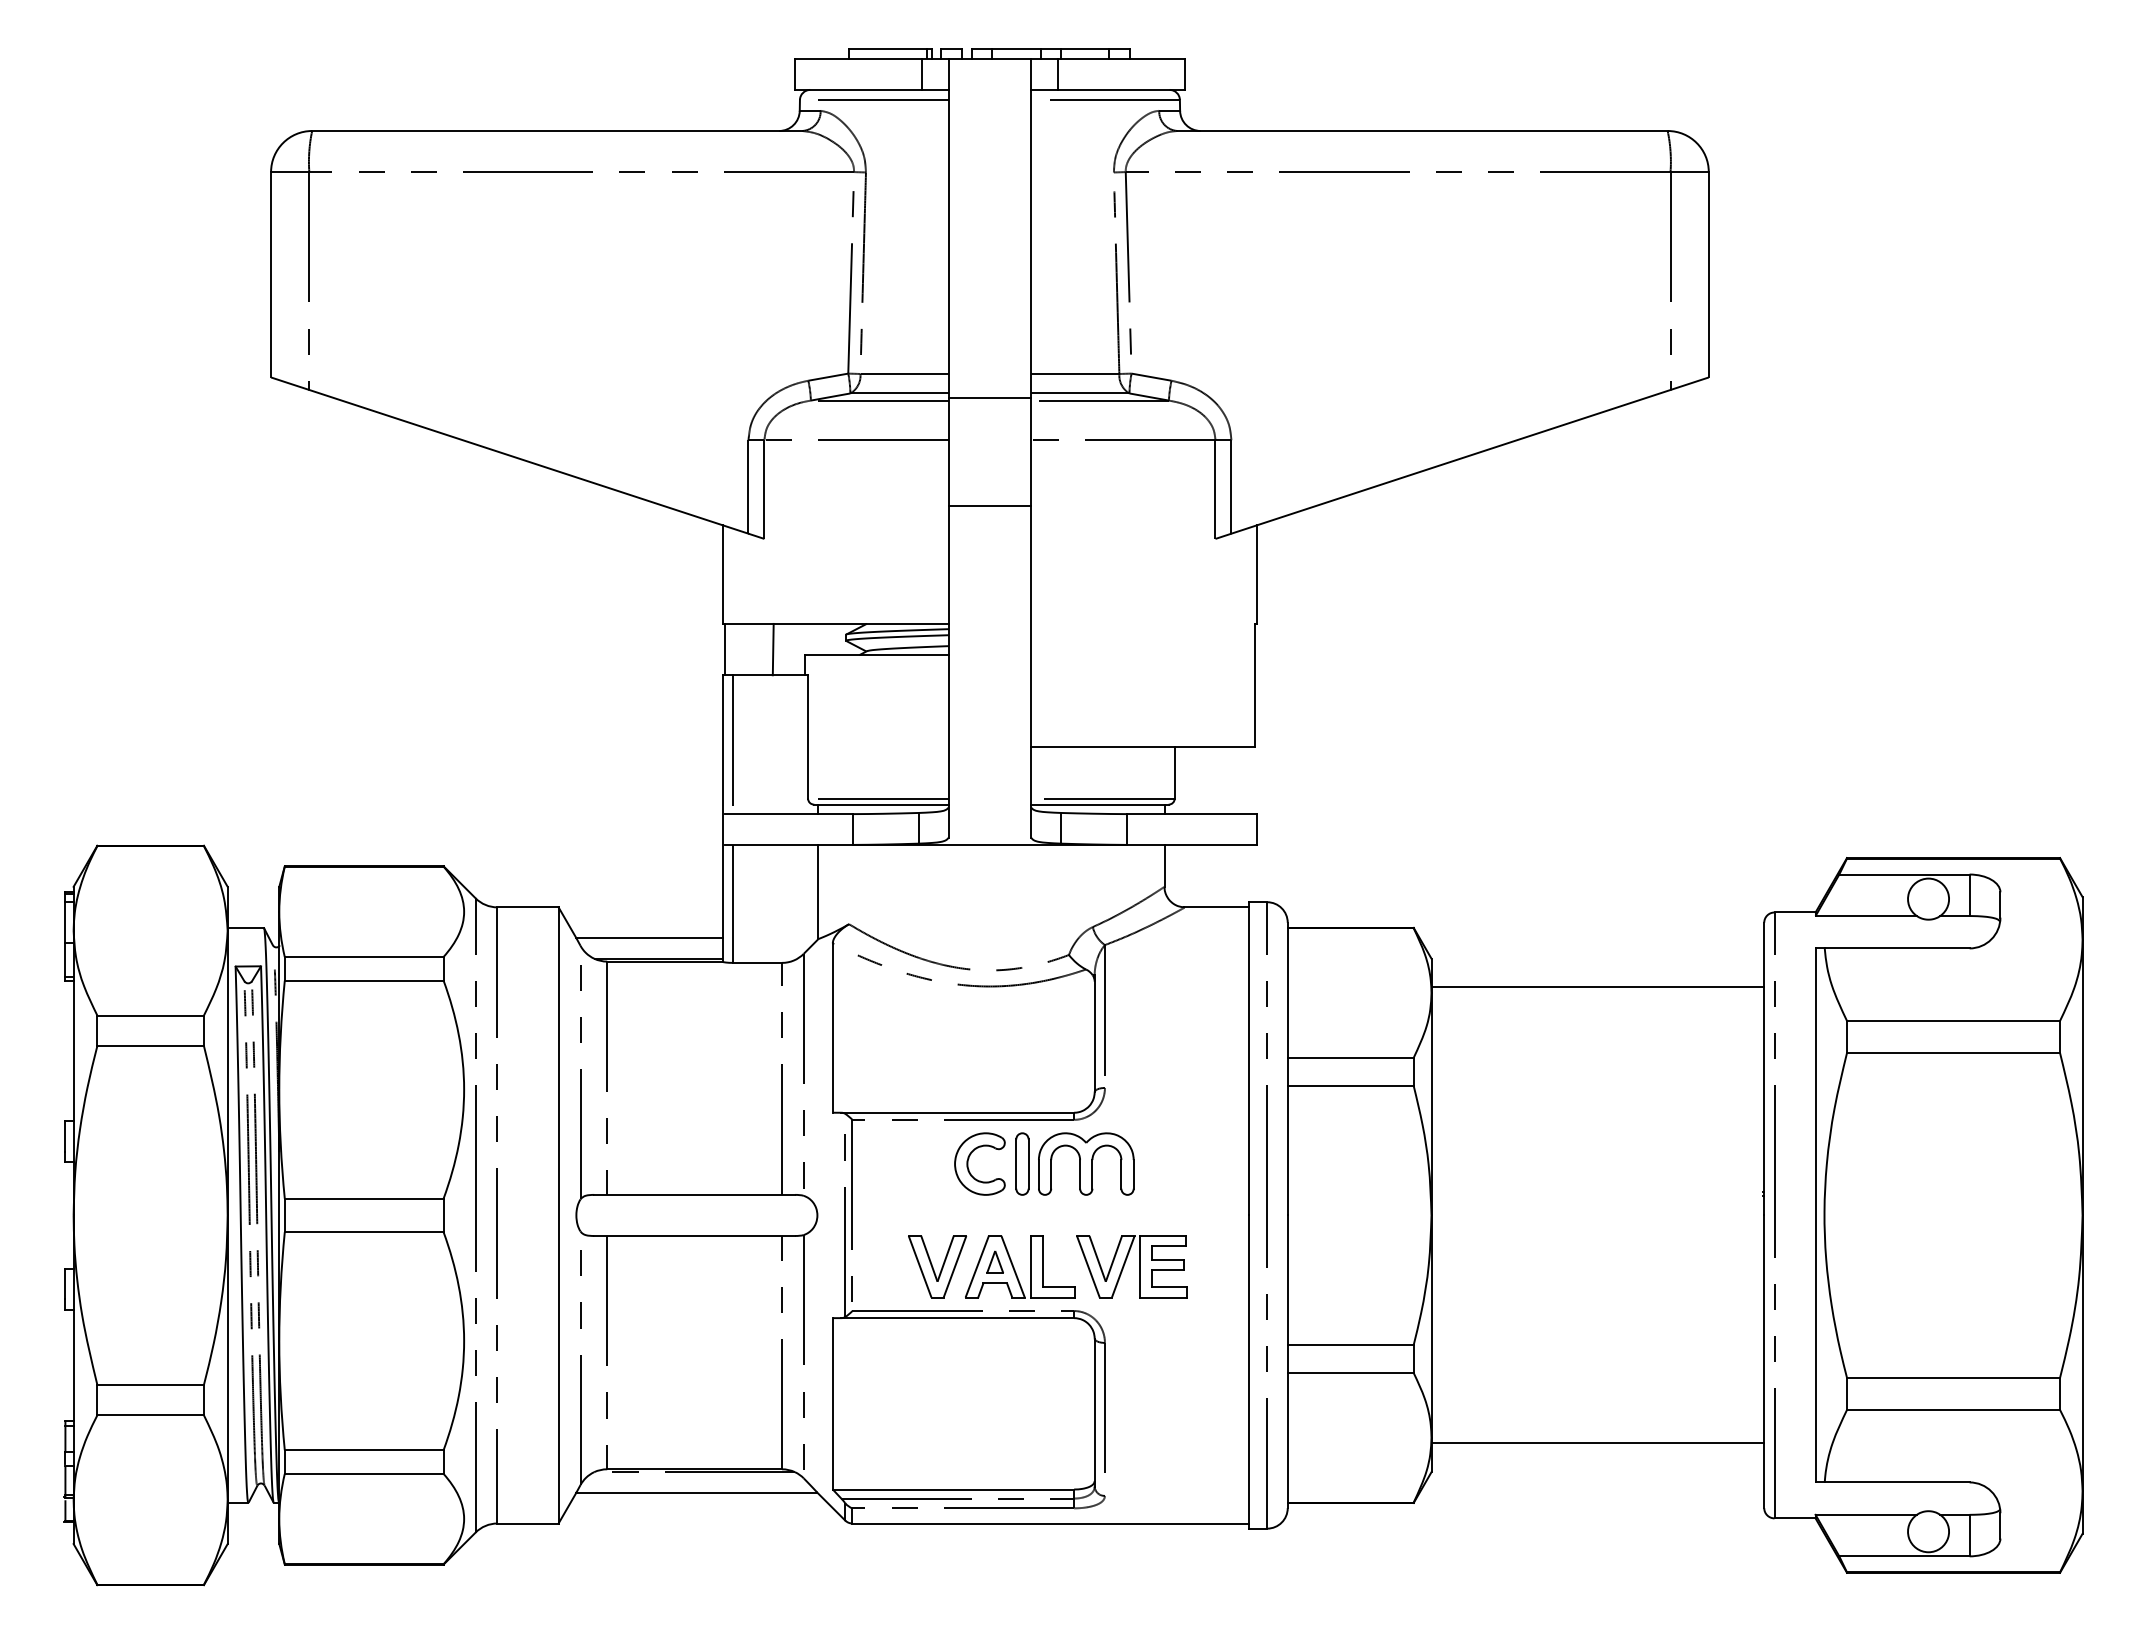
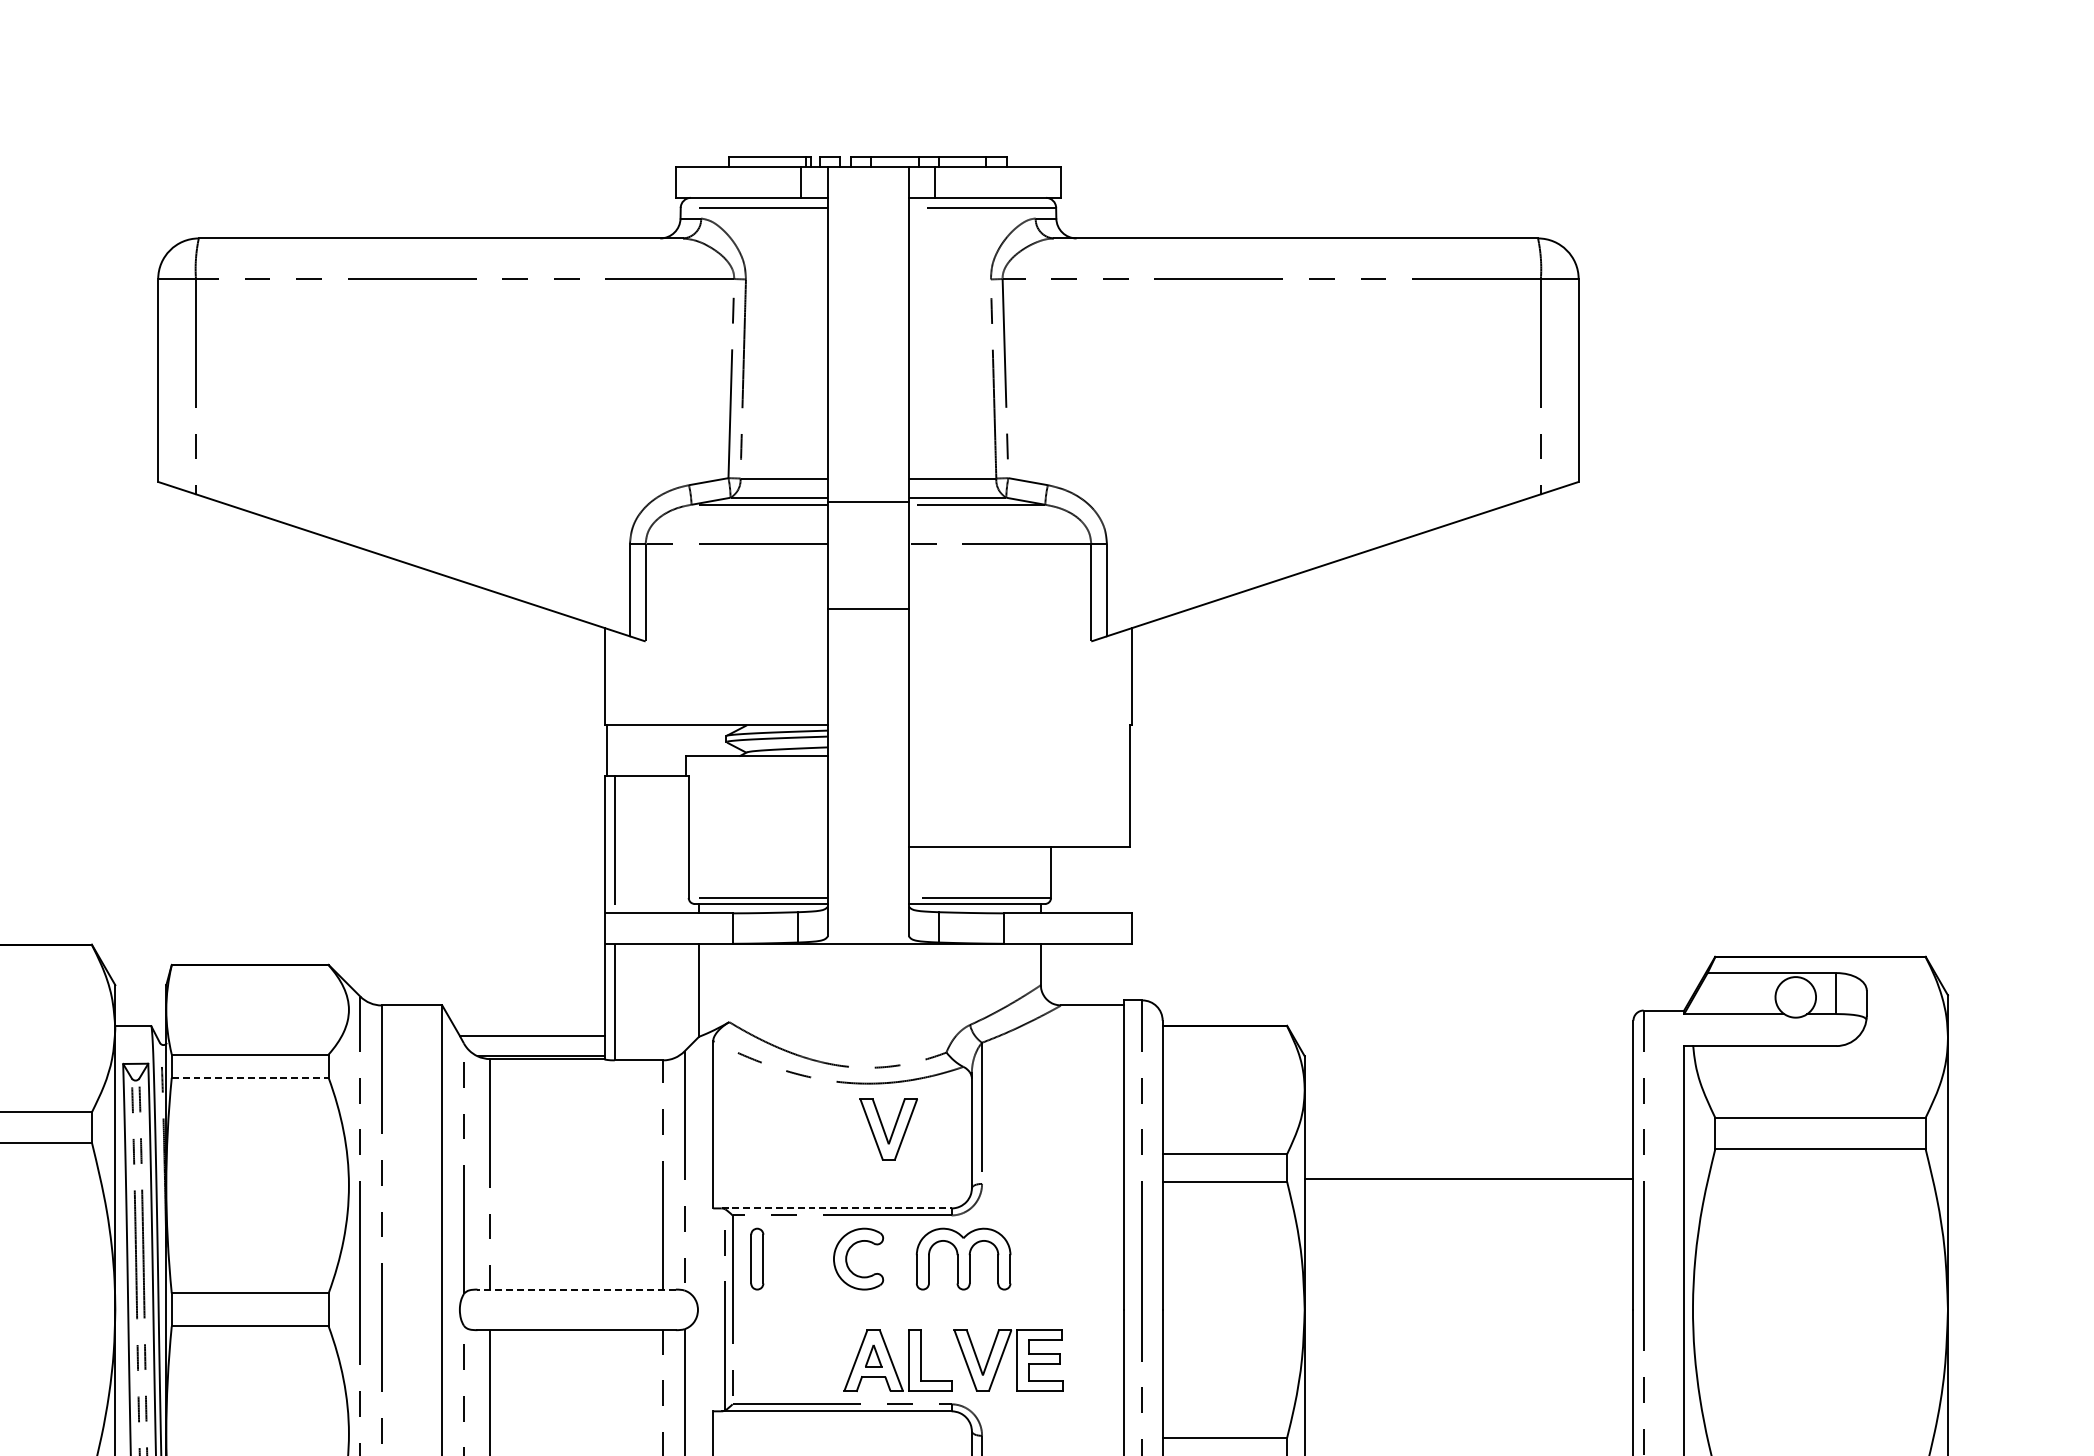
line: (772, 649) -> (653, 750), removed
line: (364, 980) -> (250, 1077), solid -> dashed
line: (1597, 987) -> (1468, 1179), moved
line: (958, 1112) -> (837, 1208), solid -> dashed
part: (1022, 1163) -> (757, 1258), moved
line: (694, 1194) -> (576, 1289), solid -> dashed
part: (937, 1266) -> (888, 1129), moved

